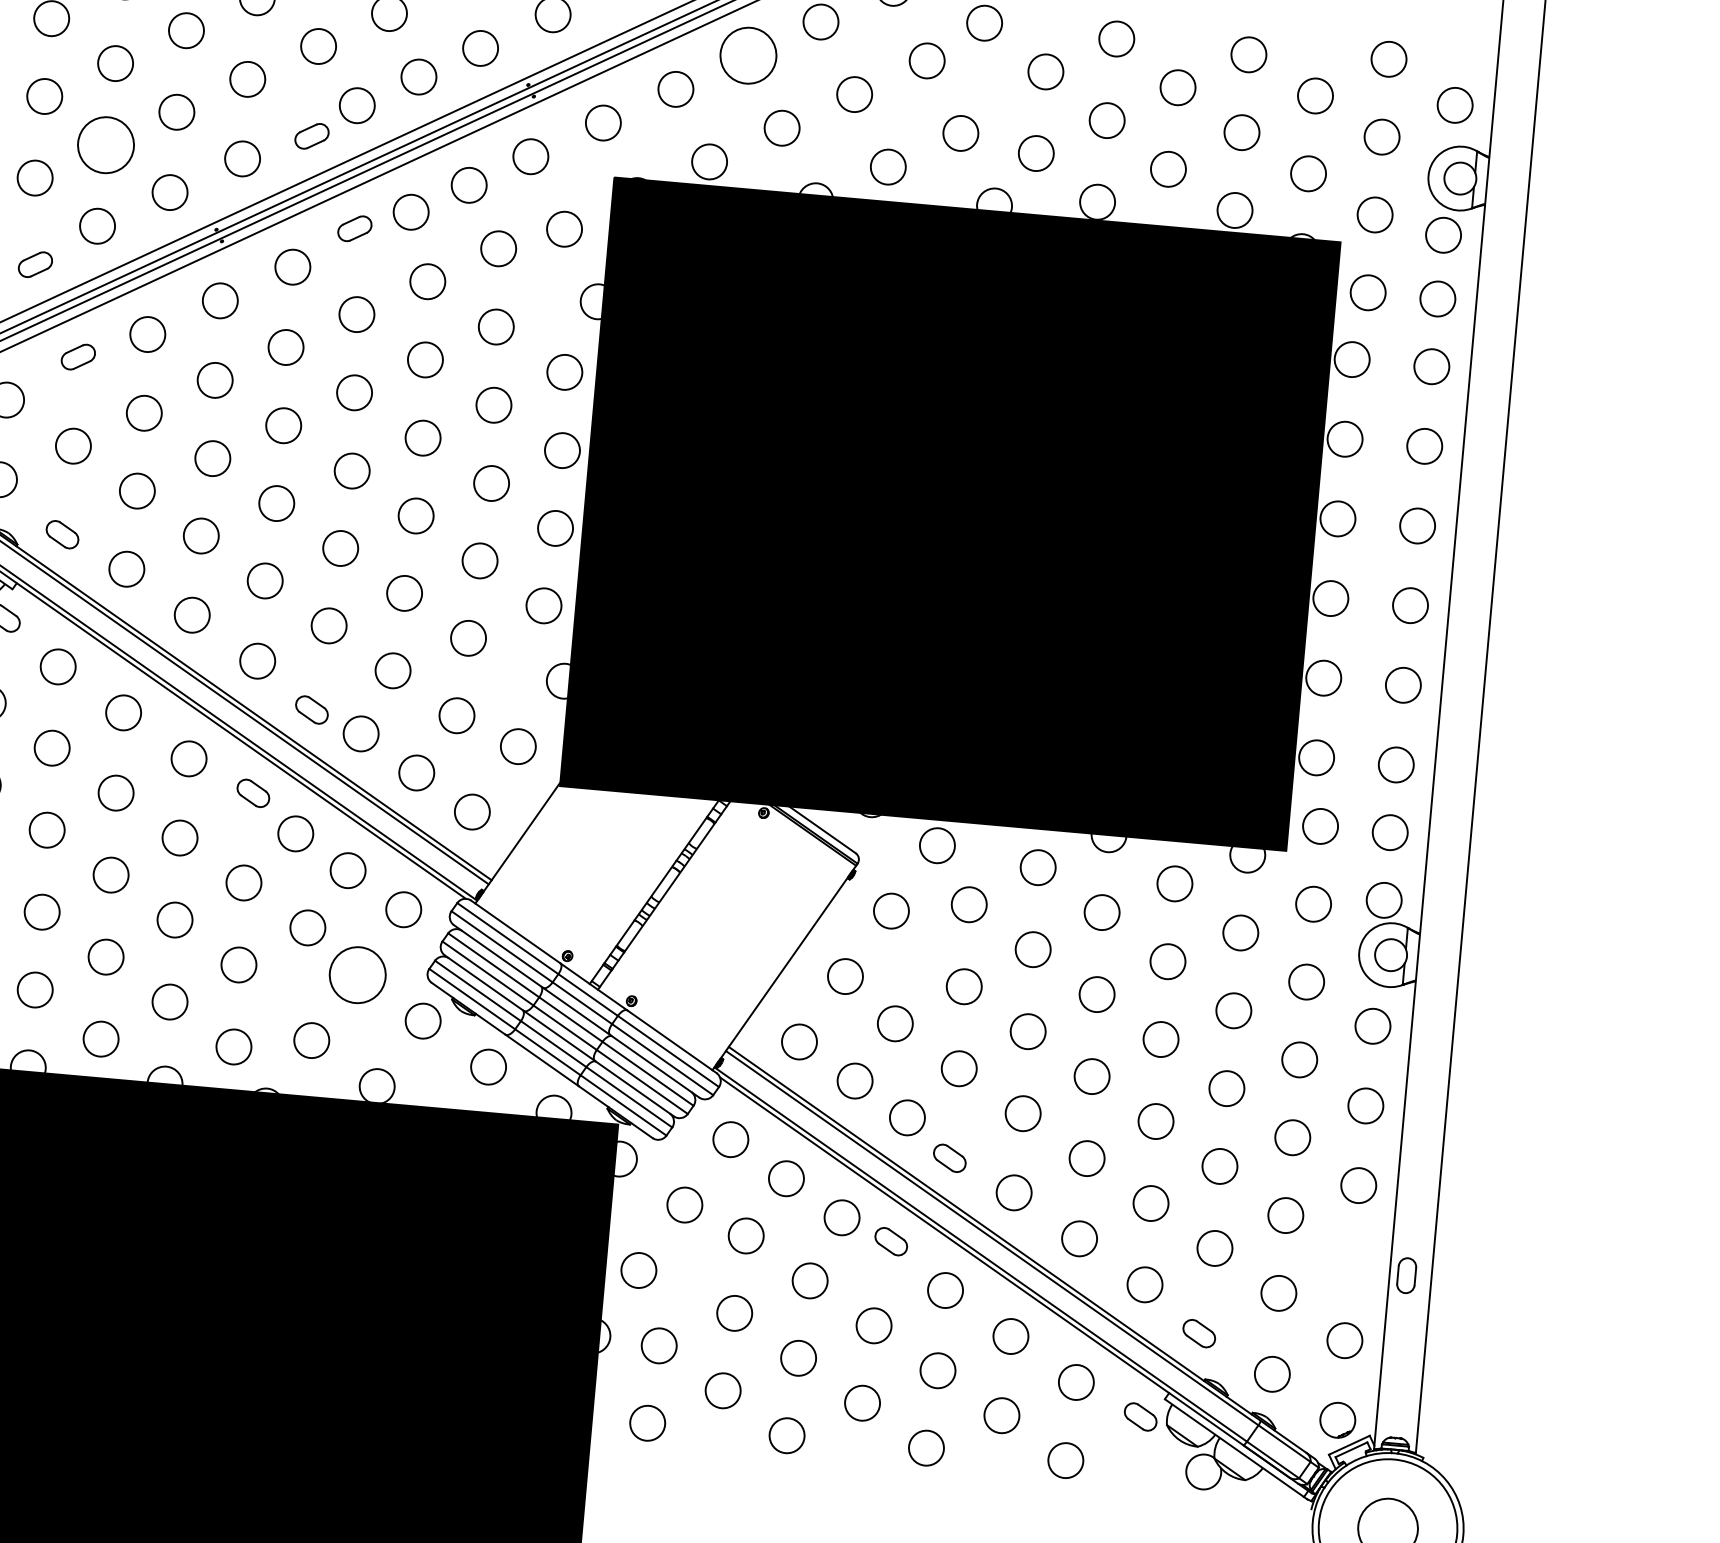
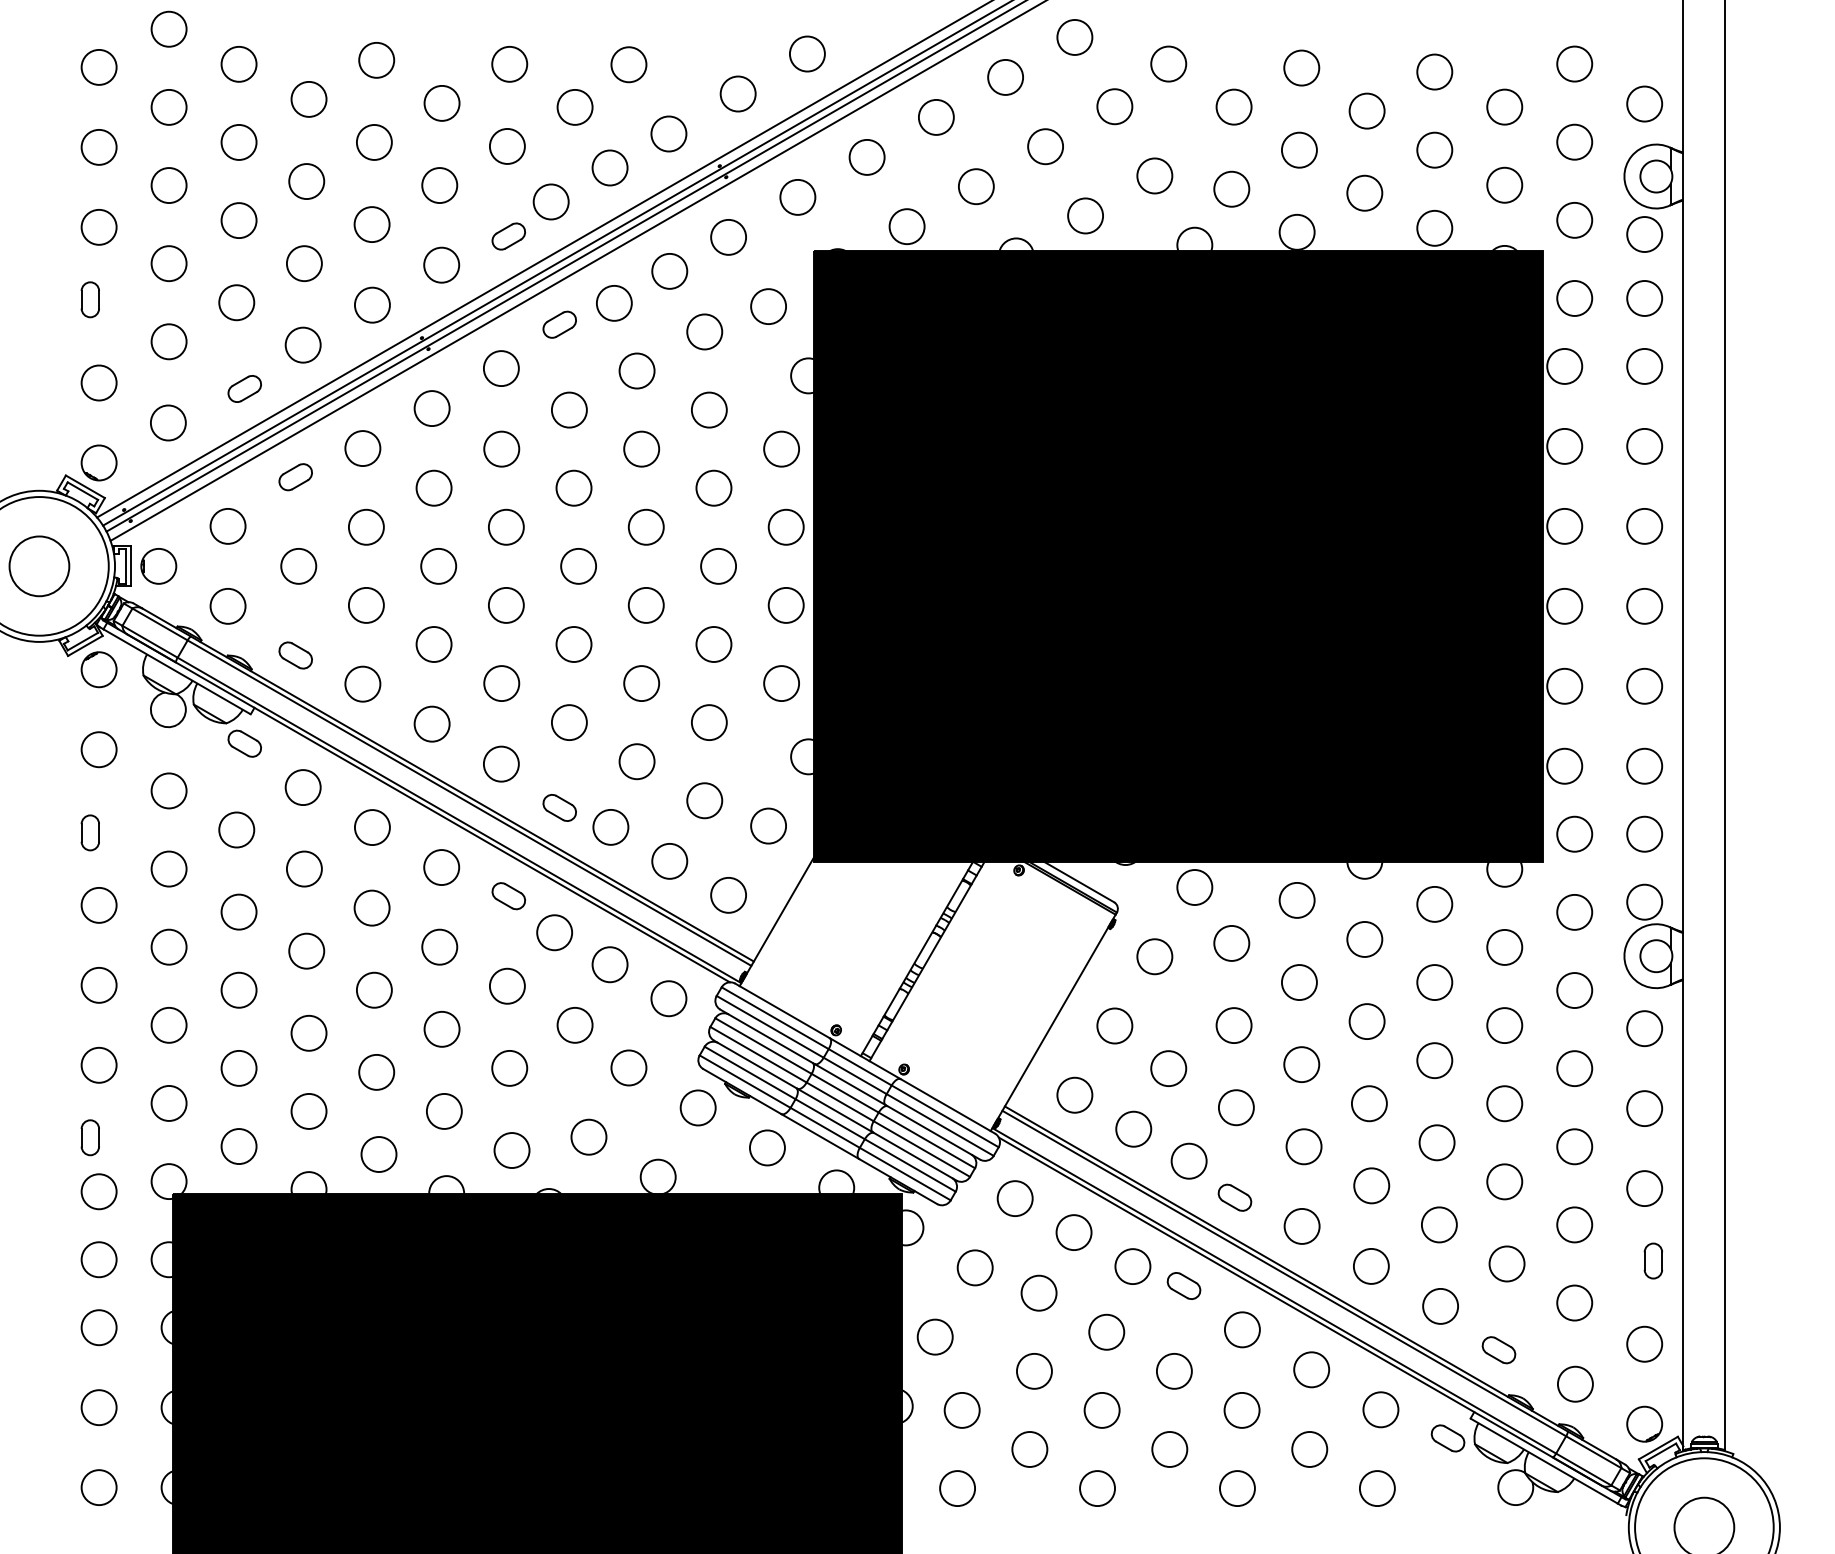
circle: (747, 54) -> (935, 116), size x0.62
circle: (105, 144) -> (303, 263), size x0.62
circle: (357, 974) -> (628, 1067), size x0.62
part: (1405, 1275) -> (1652, 1260), moved

